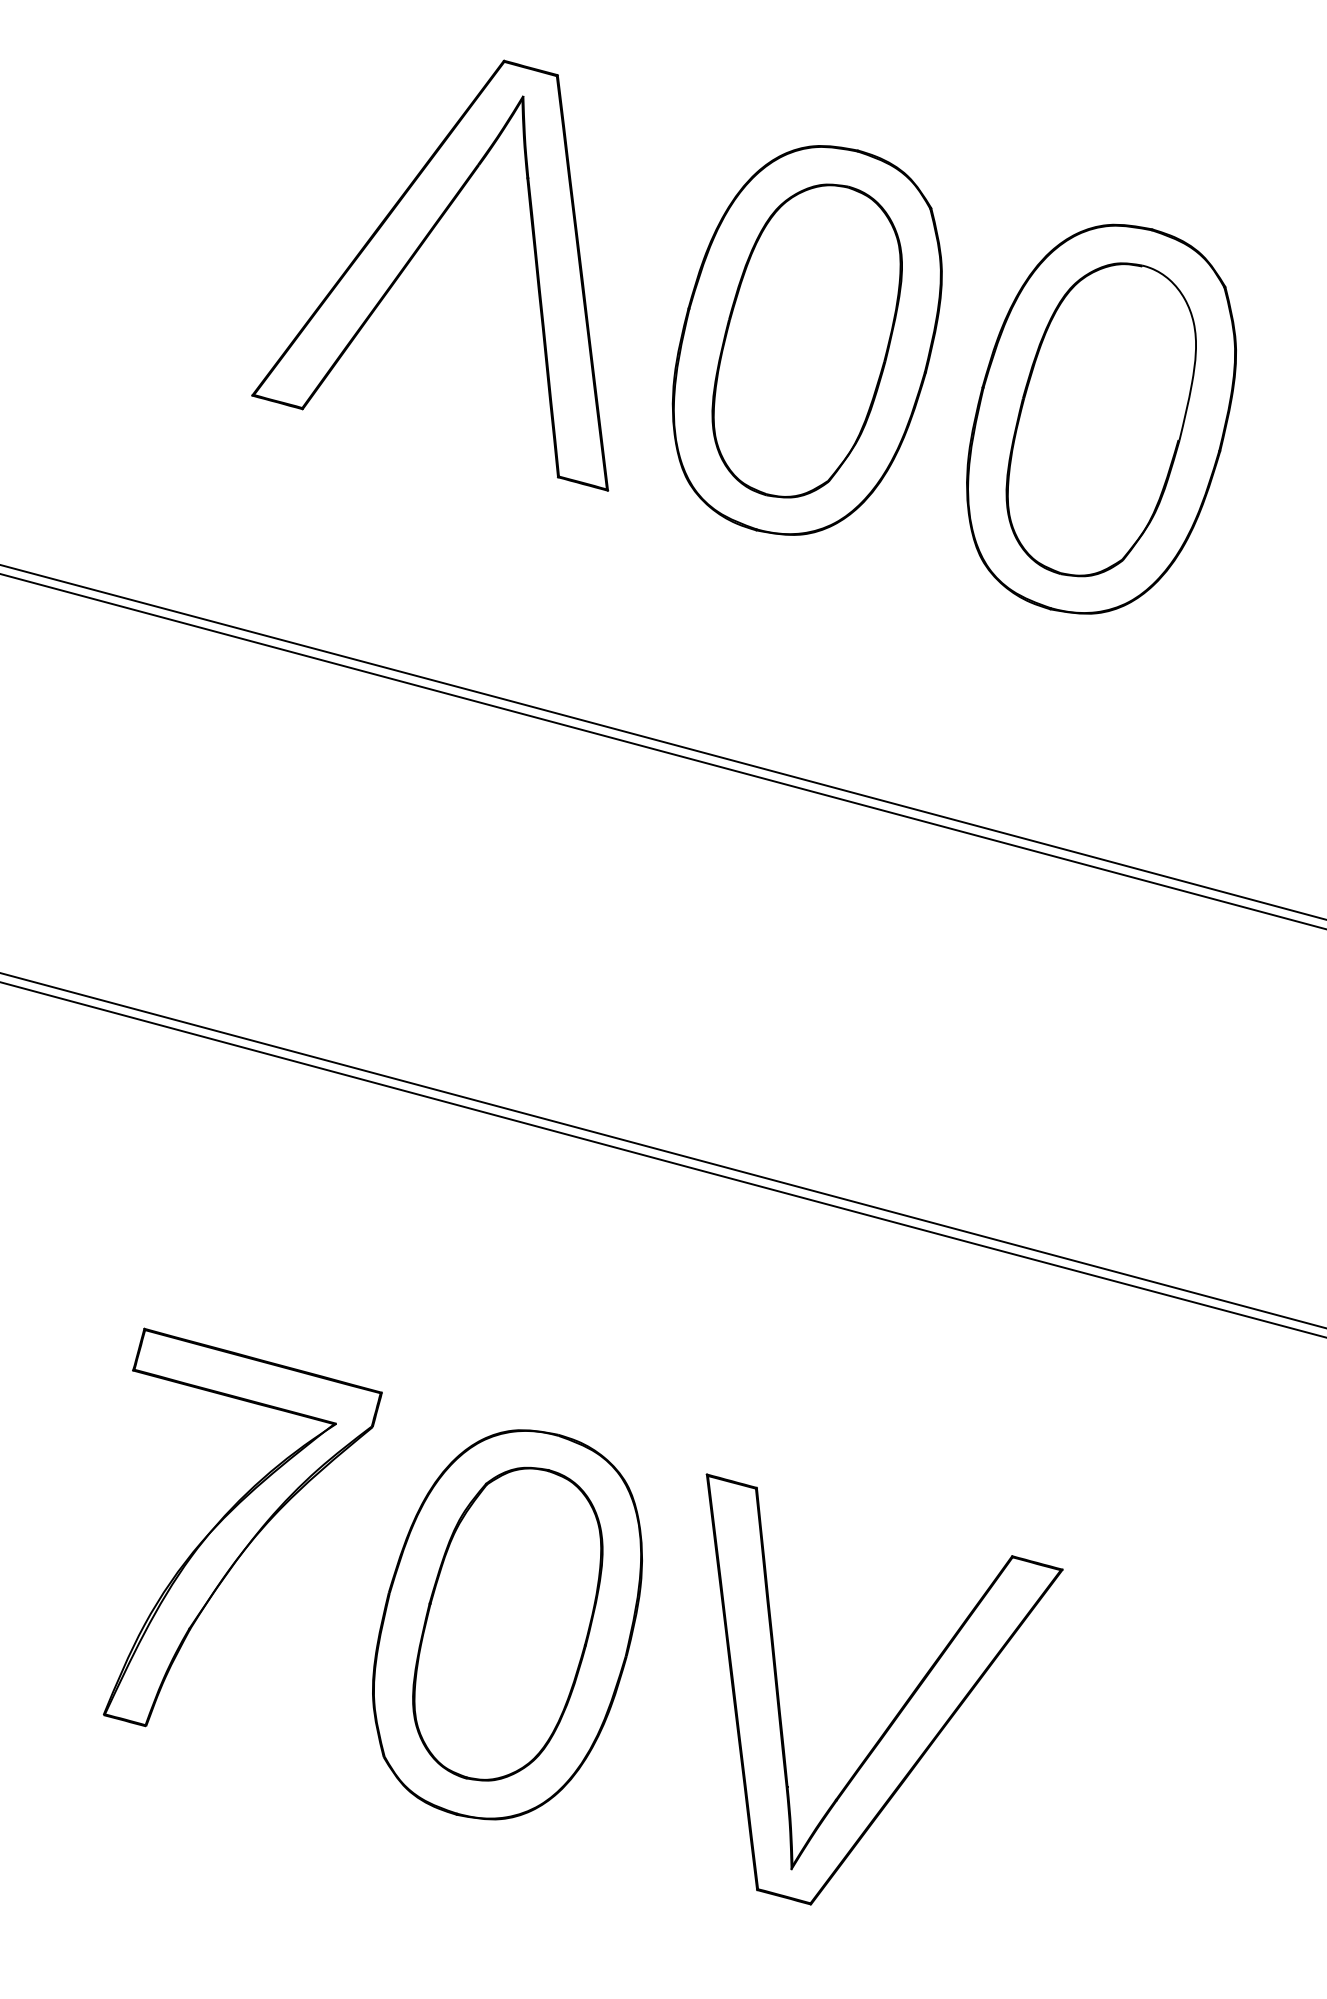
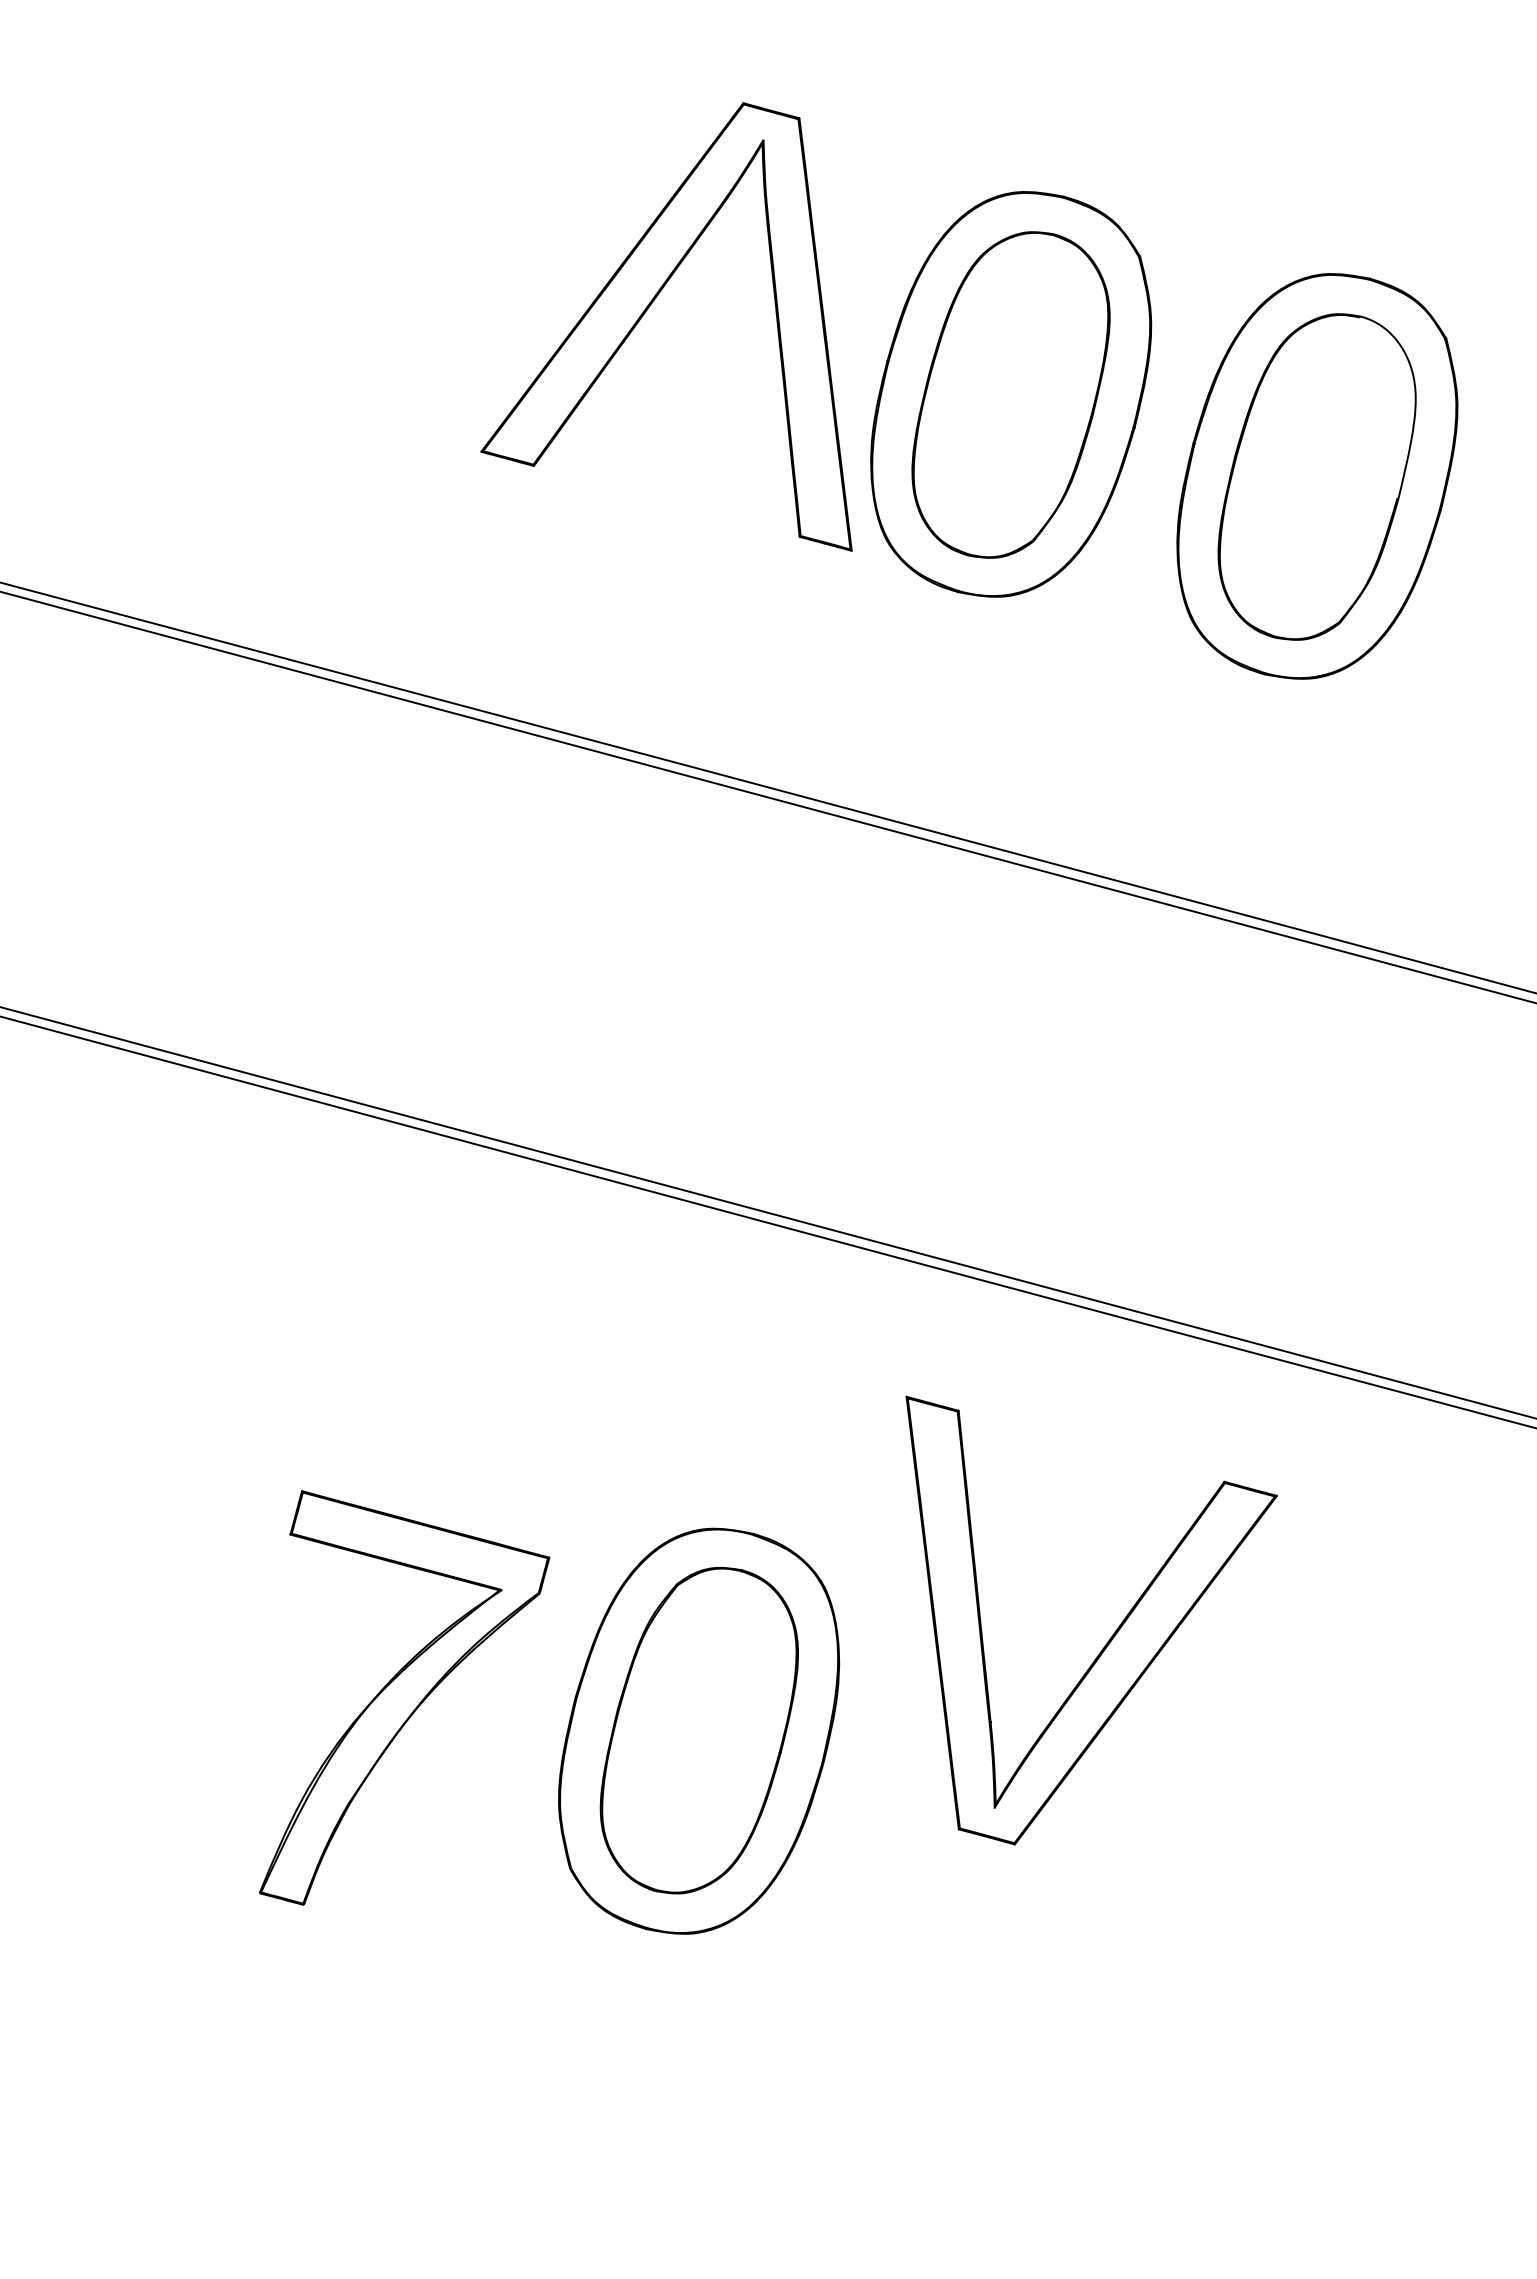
part: (409, 262) -> (645, 313), moved
part: (242, 1527) -> (404, 1697), moved
part: (904, 1702) -> (1112, 1634), moved

